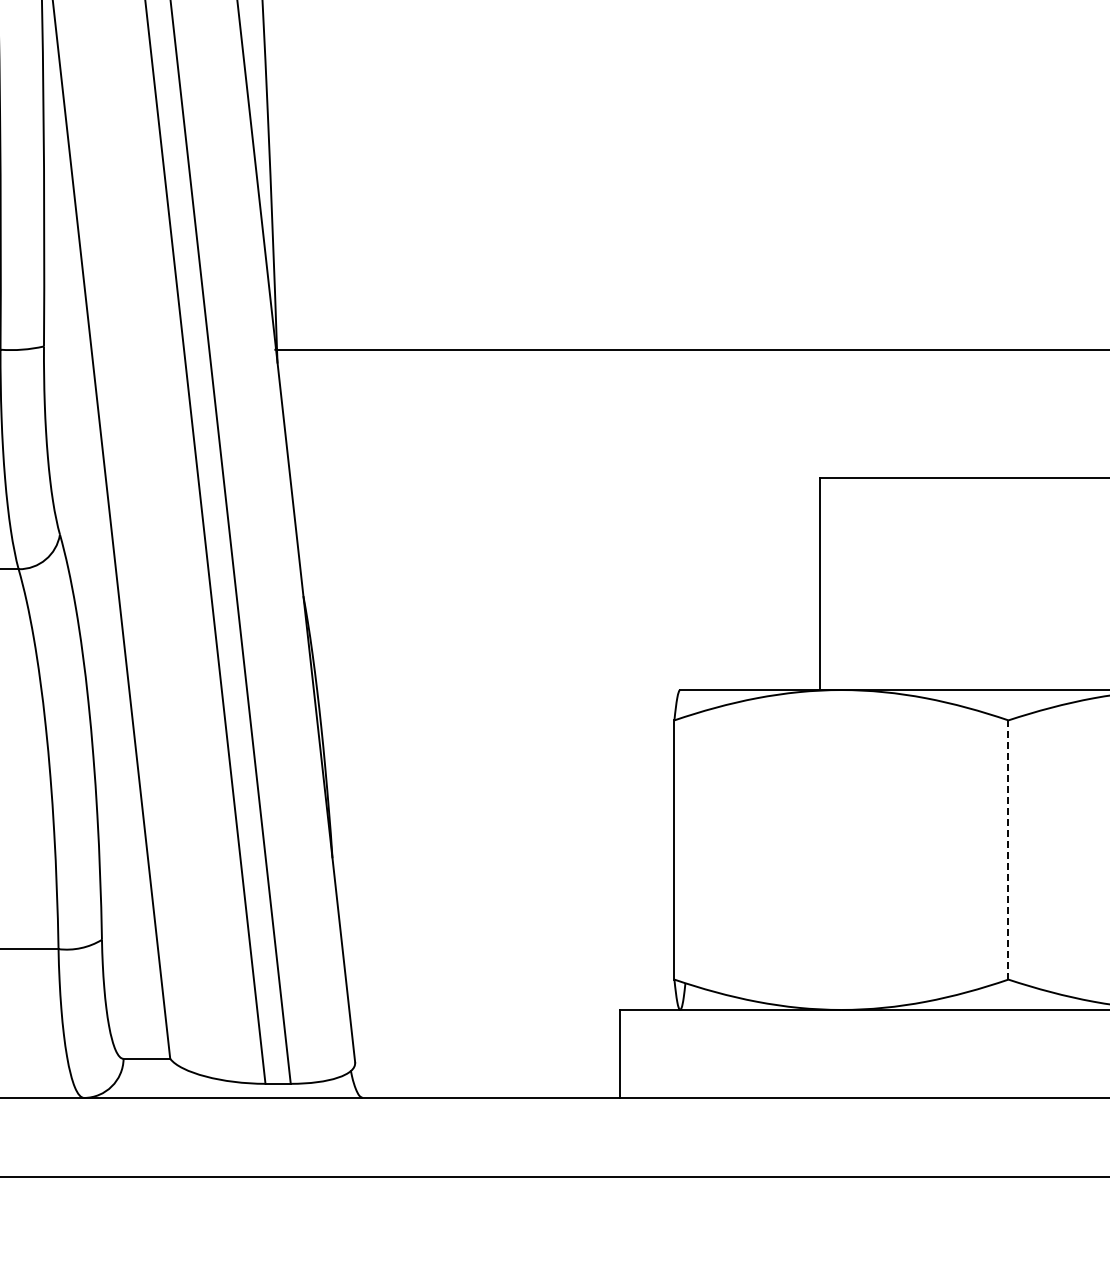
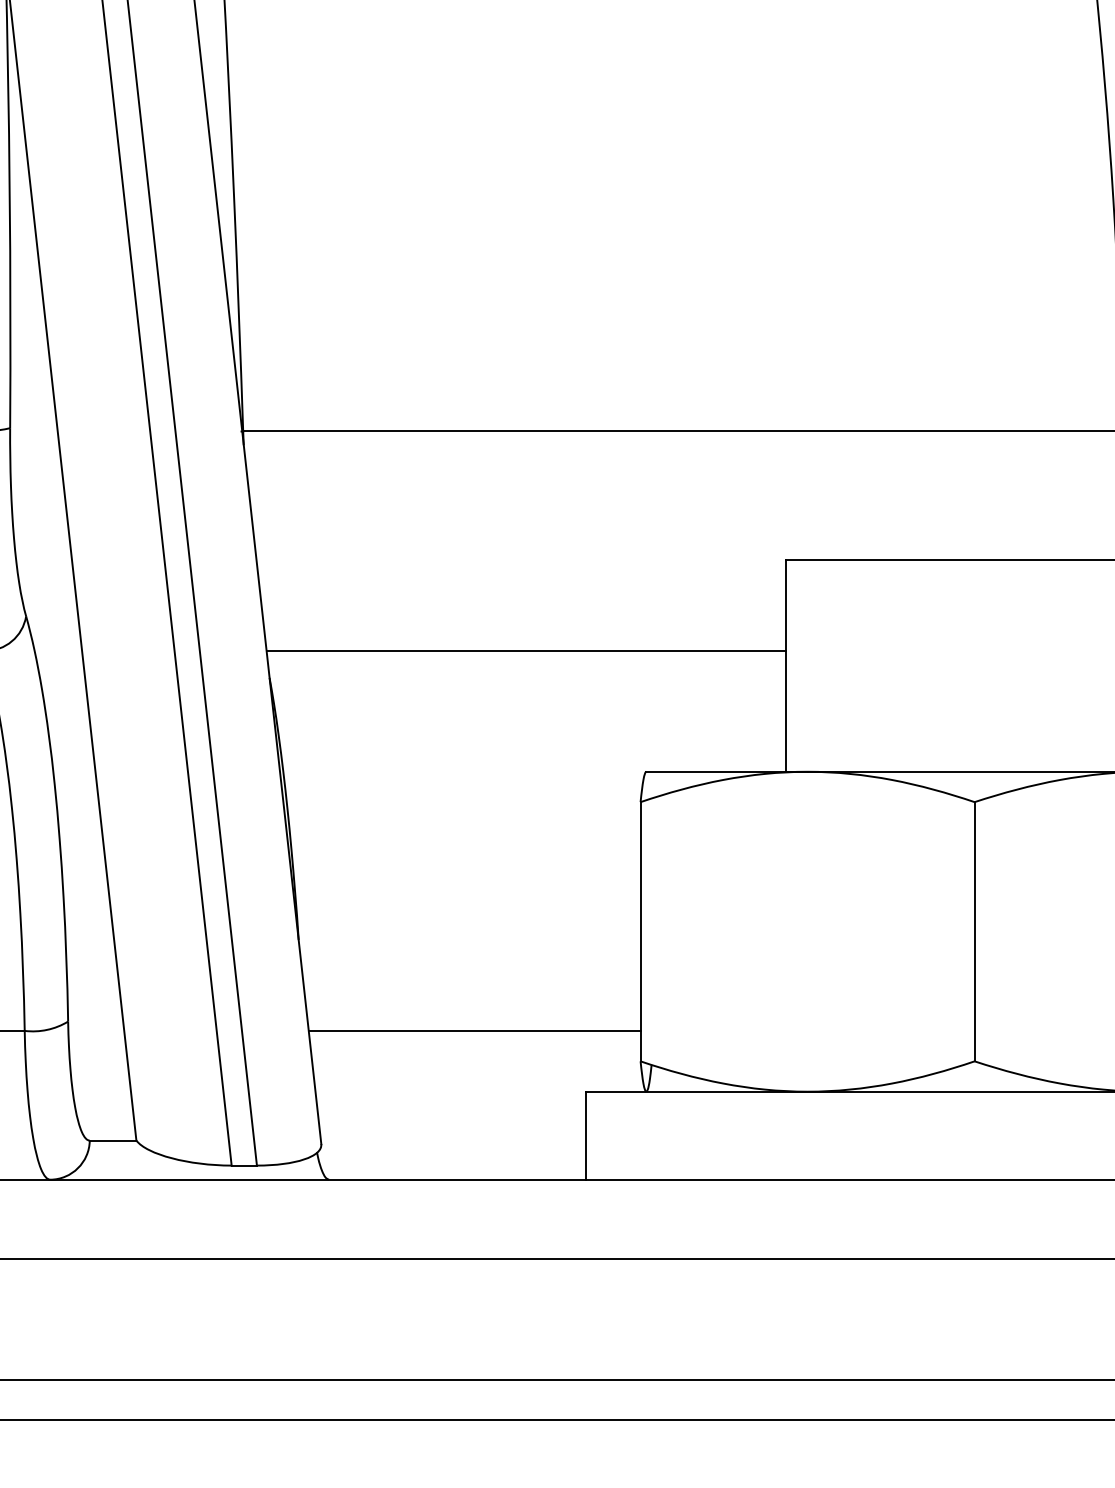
line: (560, 568) -> (526, 650), added
line: (1008, 849) -> (974, 931), dashed -> solid
line: (508, 948) -> (474, 1030), added

